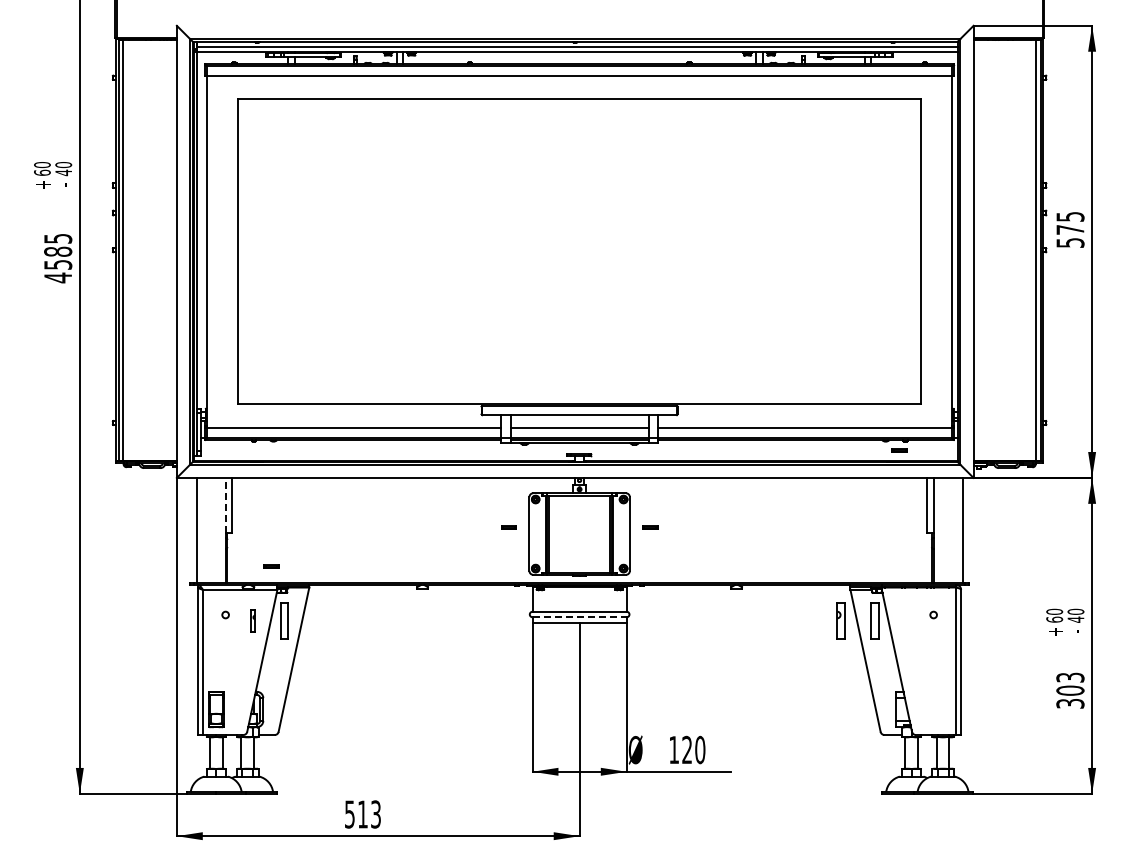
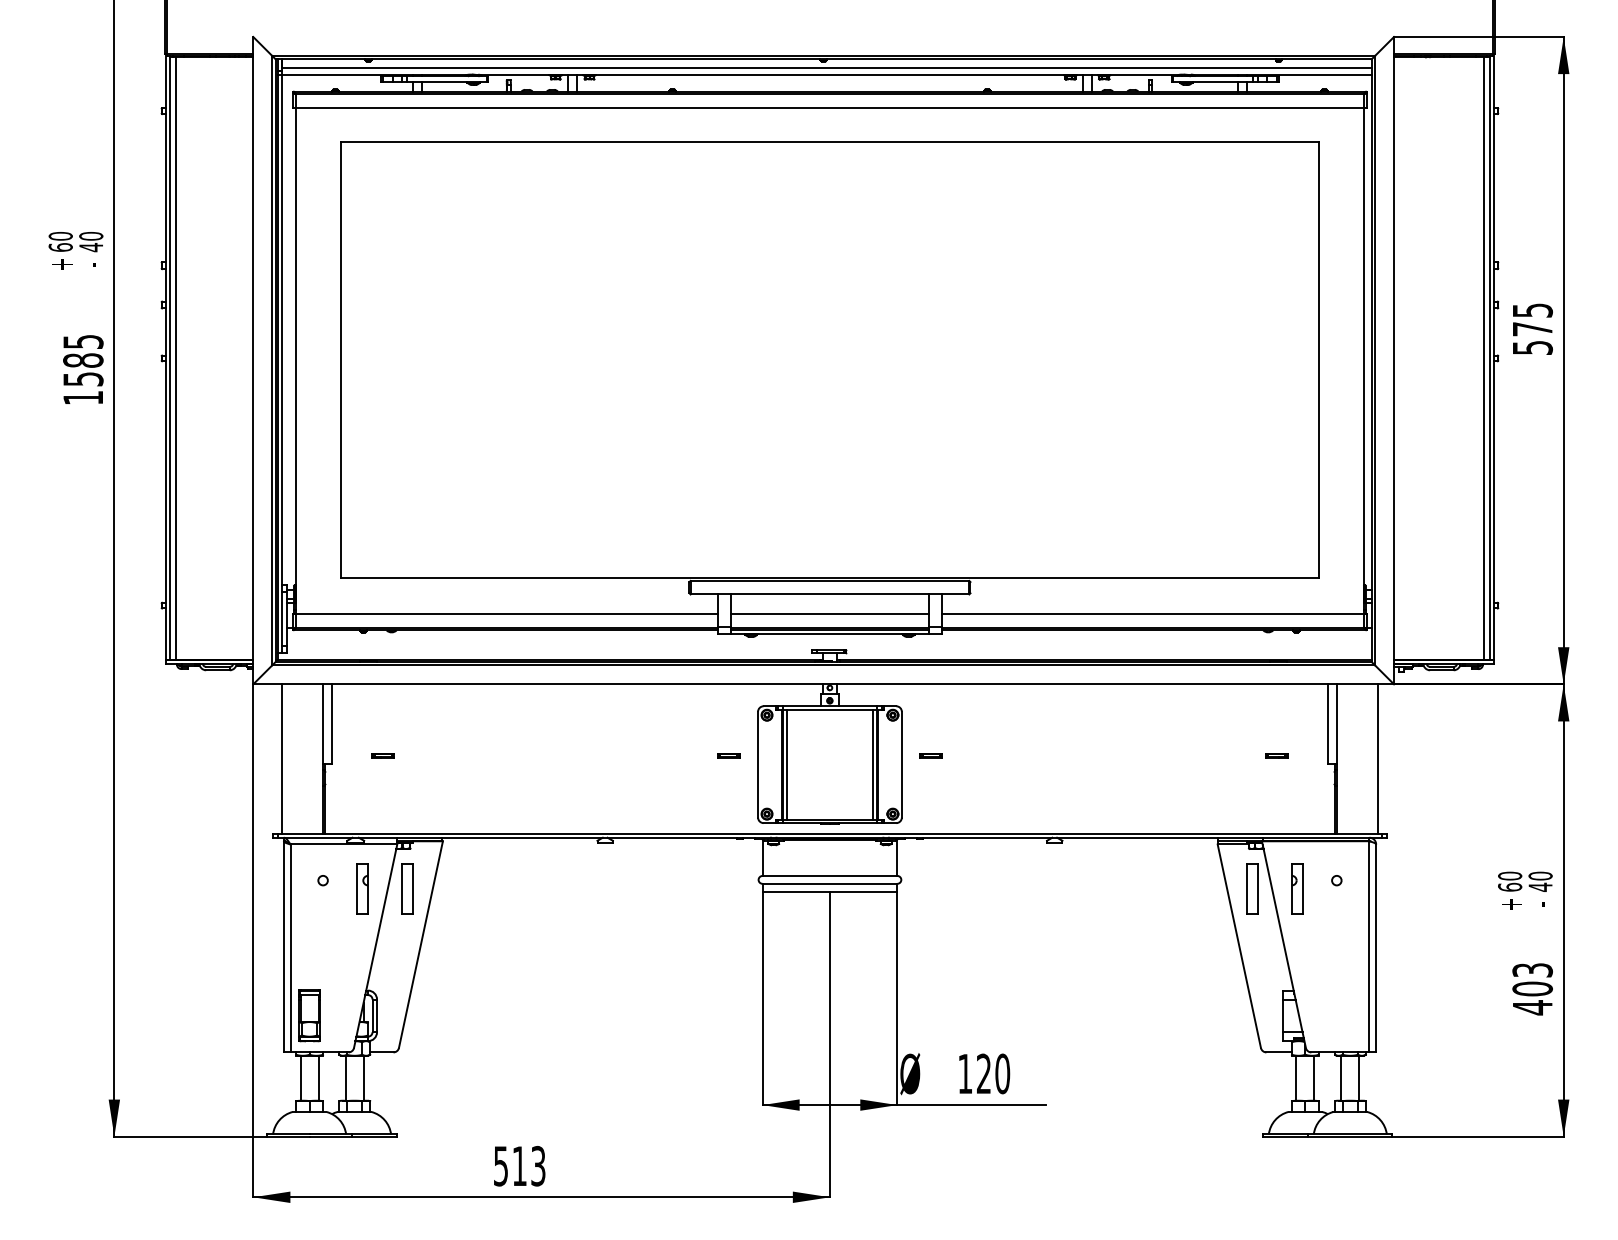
text: (57, 277) -> (82, 397), 4585 -> 1585
part: (899, 450) -> (1276, 755), moved
line: (225, 505) -> (322, 723), dashed -> solid
part: (271, 566) -> (383, 755), moved
line: (580, 617) -> (831, 884), dashed -> solid
part: (252, 620) -> (361, 888), size x1.67
part: (840, 620) -> (1296, 888), moved
text: (1070, 703) -> (1532, 1007), 303 -> 403

